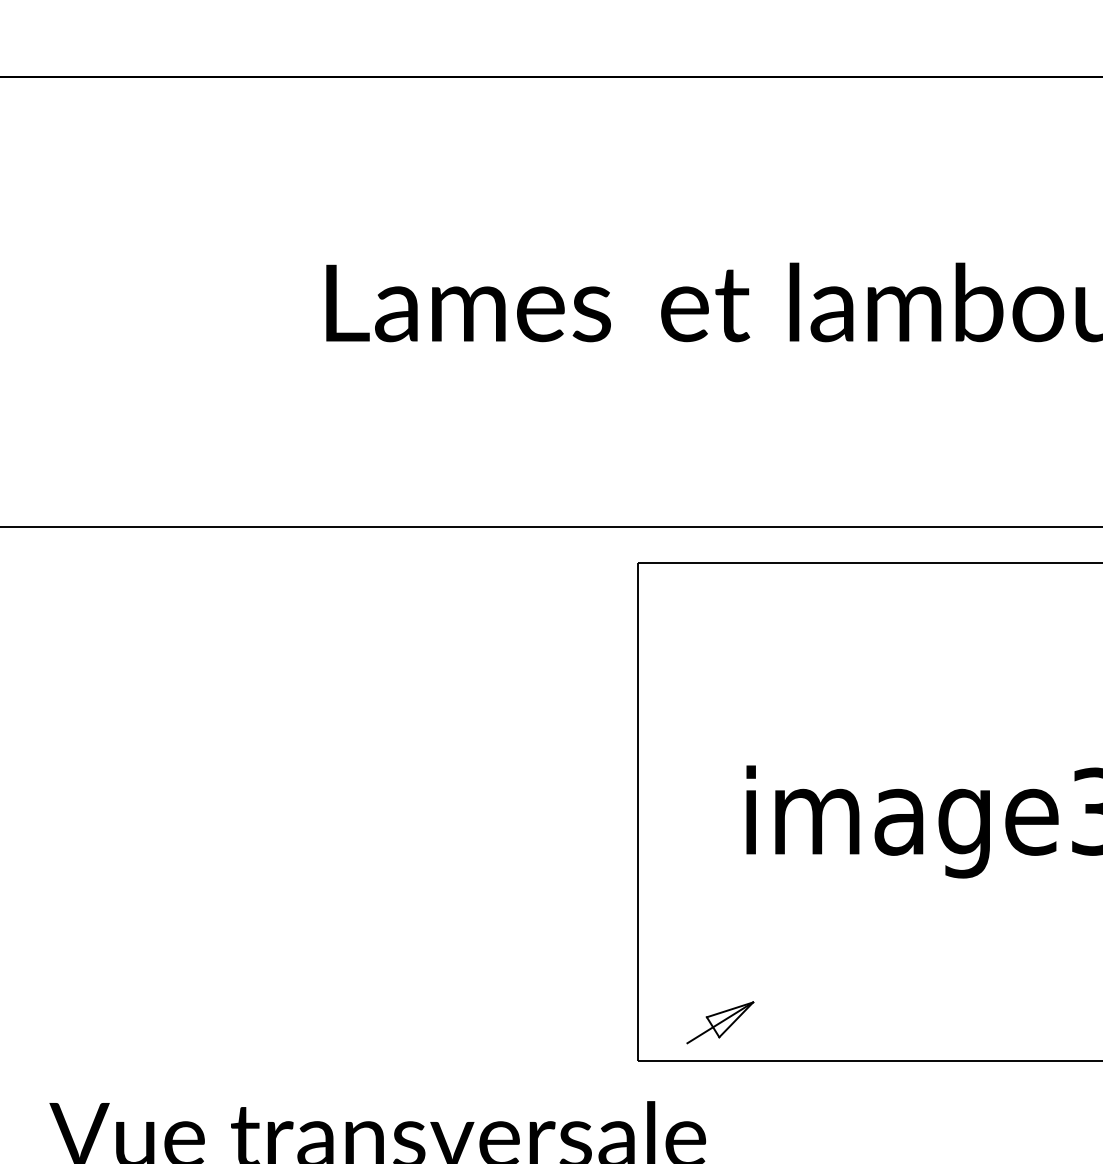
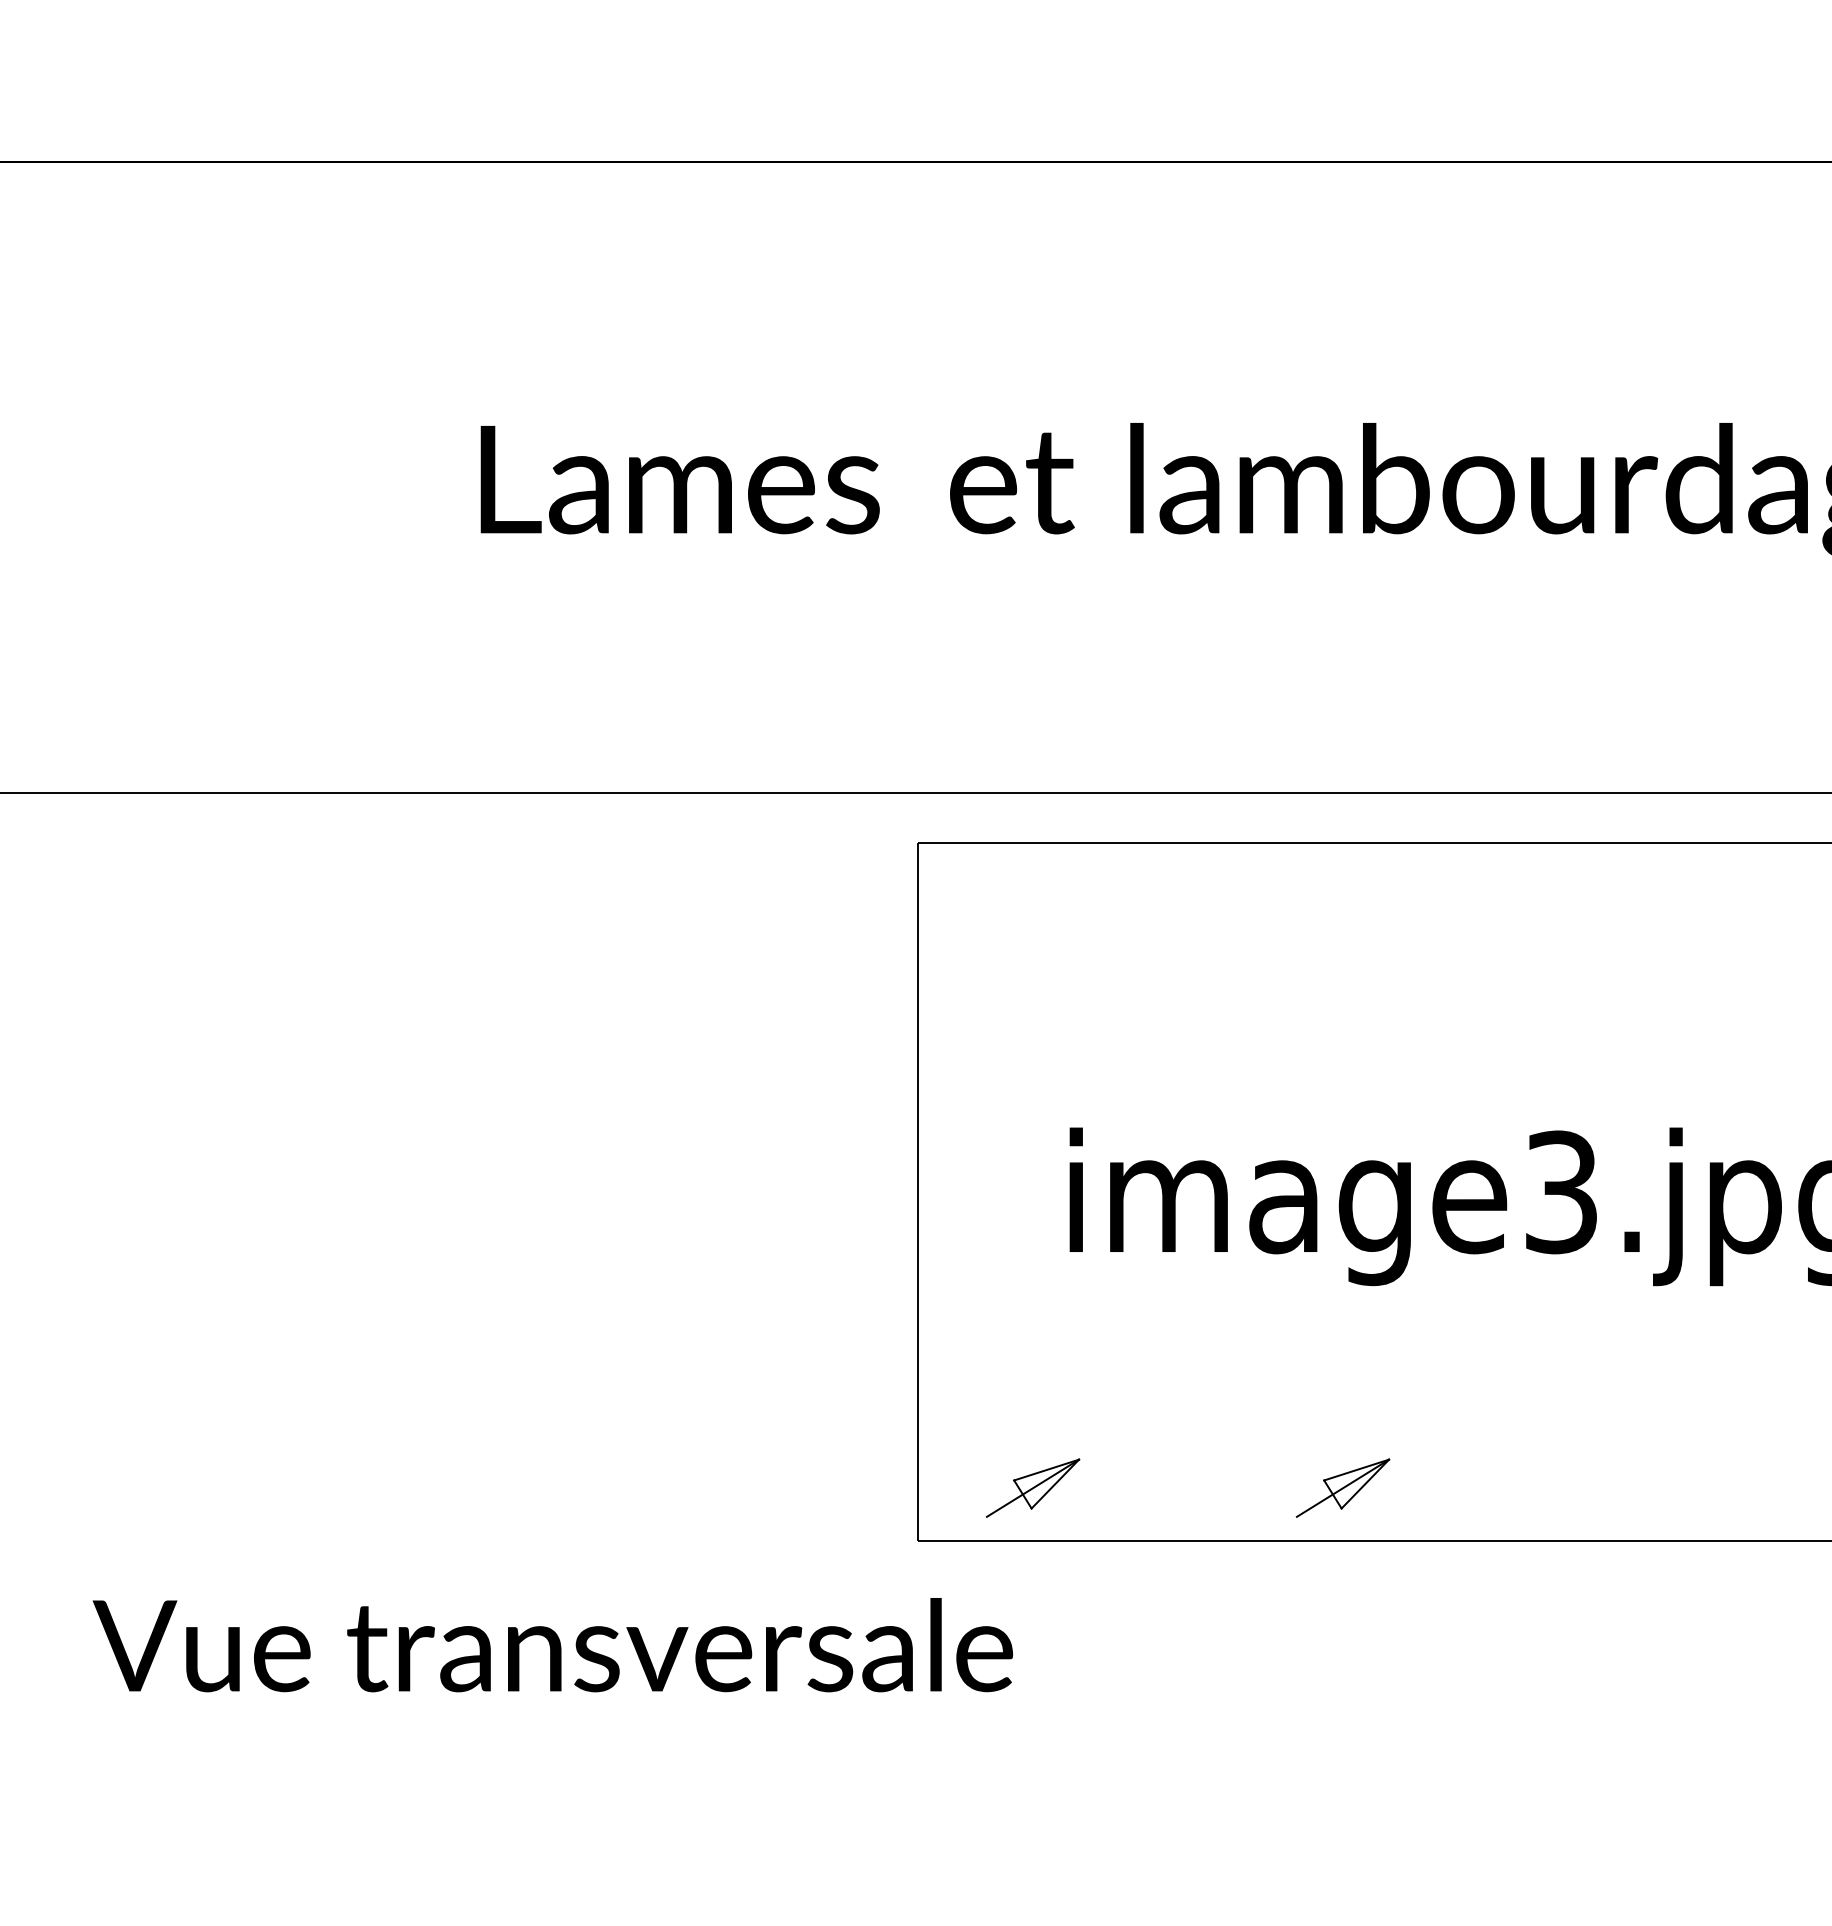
part: (941, 1022) -> (1342, 1487), added

